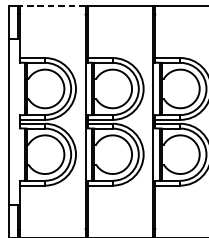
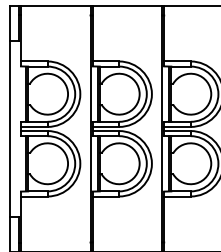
line: (52, 6) -> (55, 6), dashed -> solid

